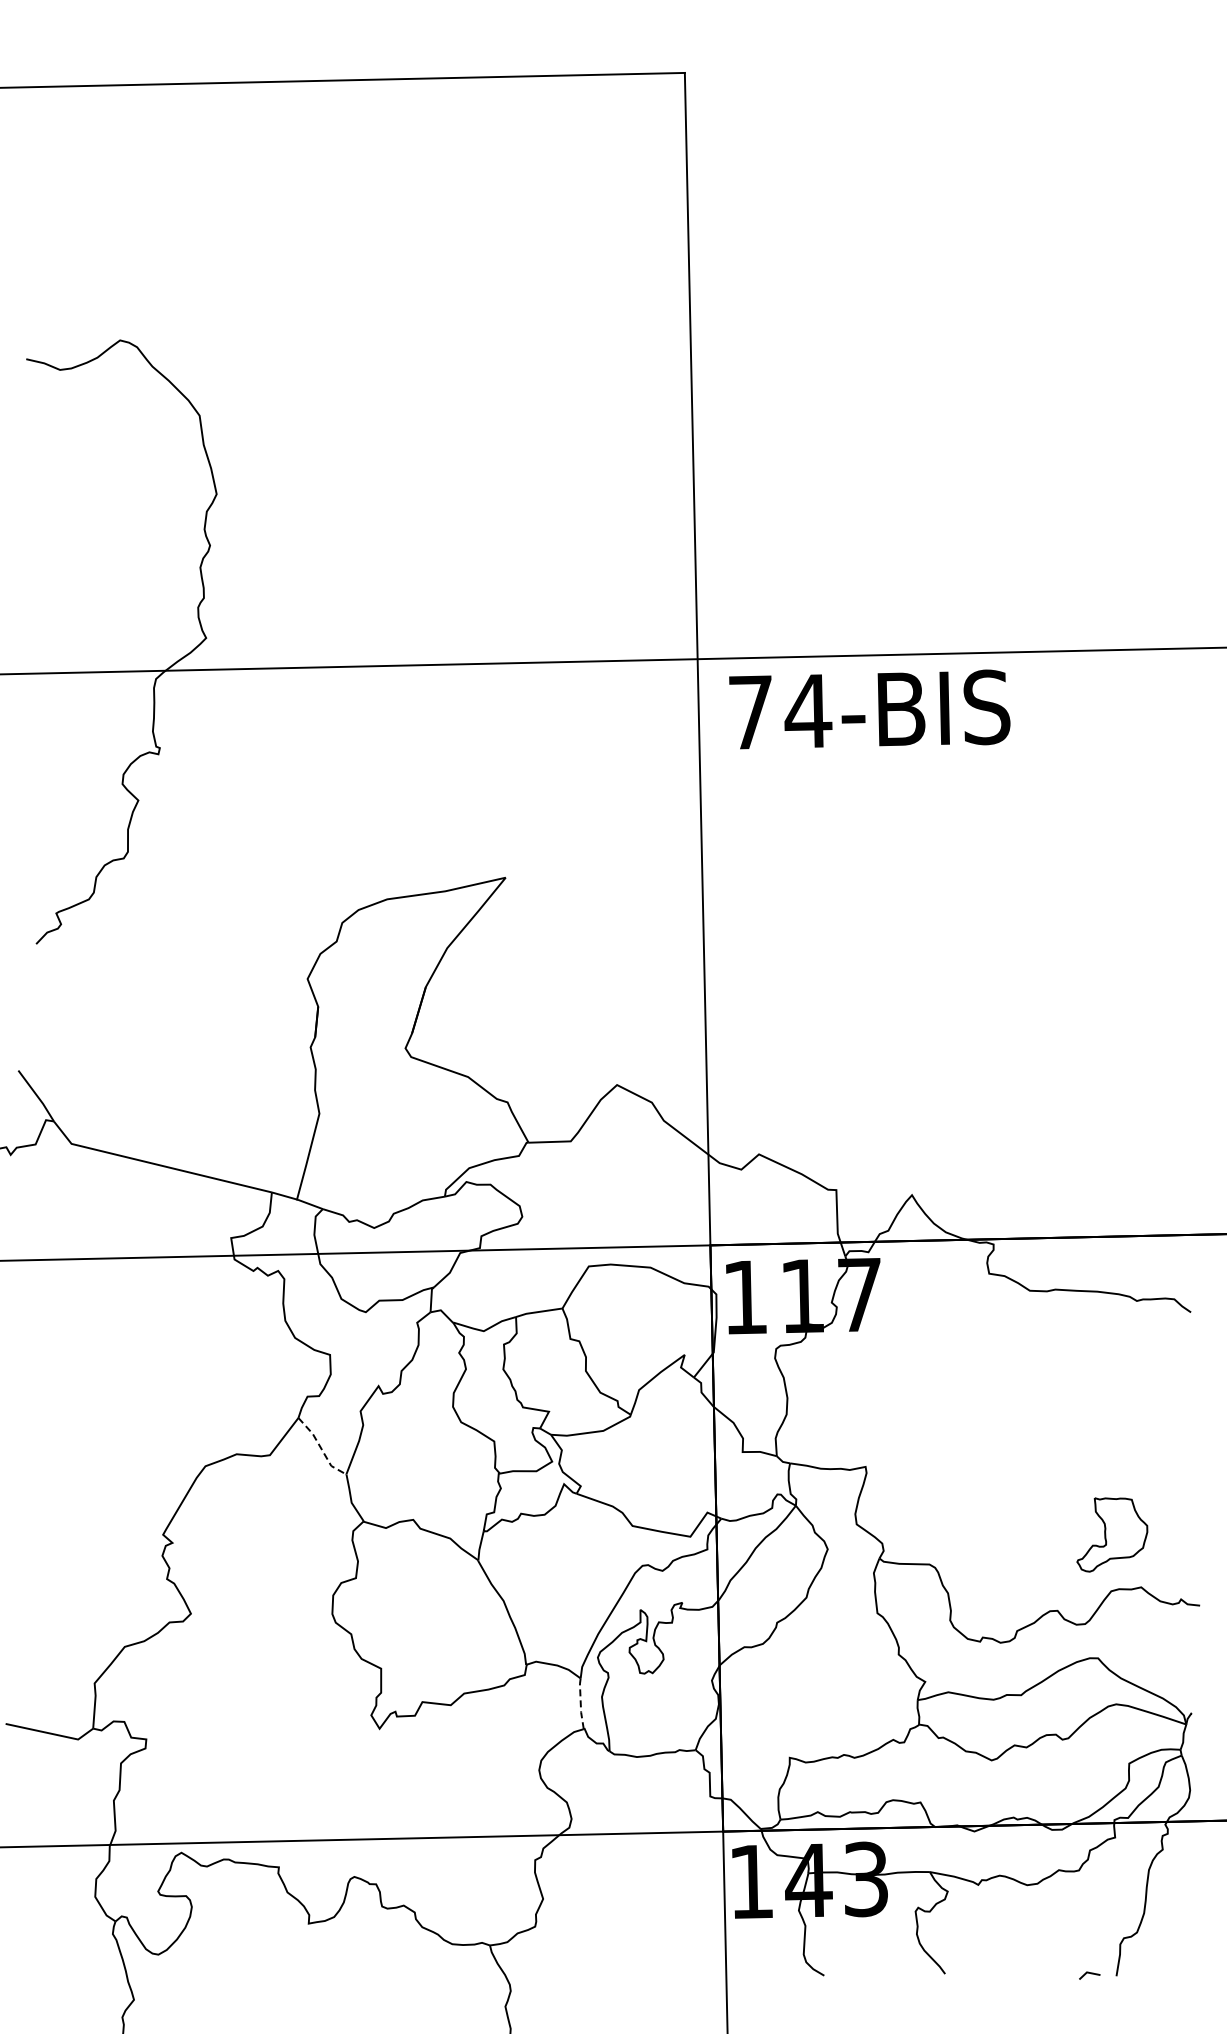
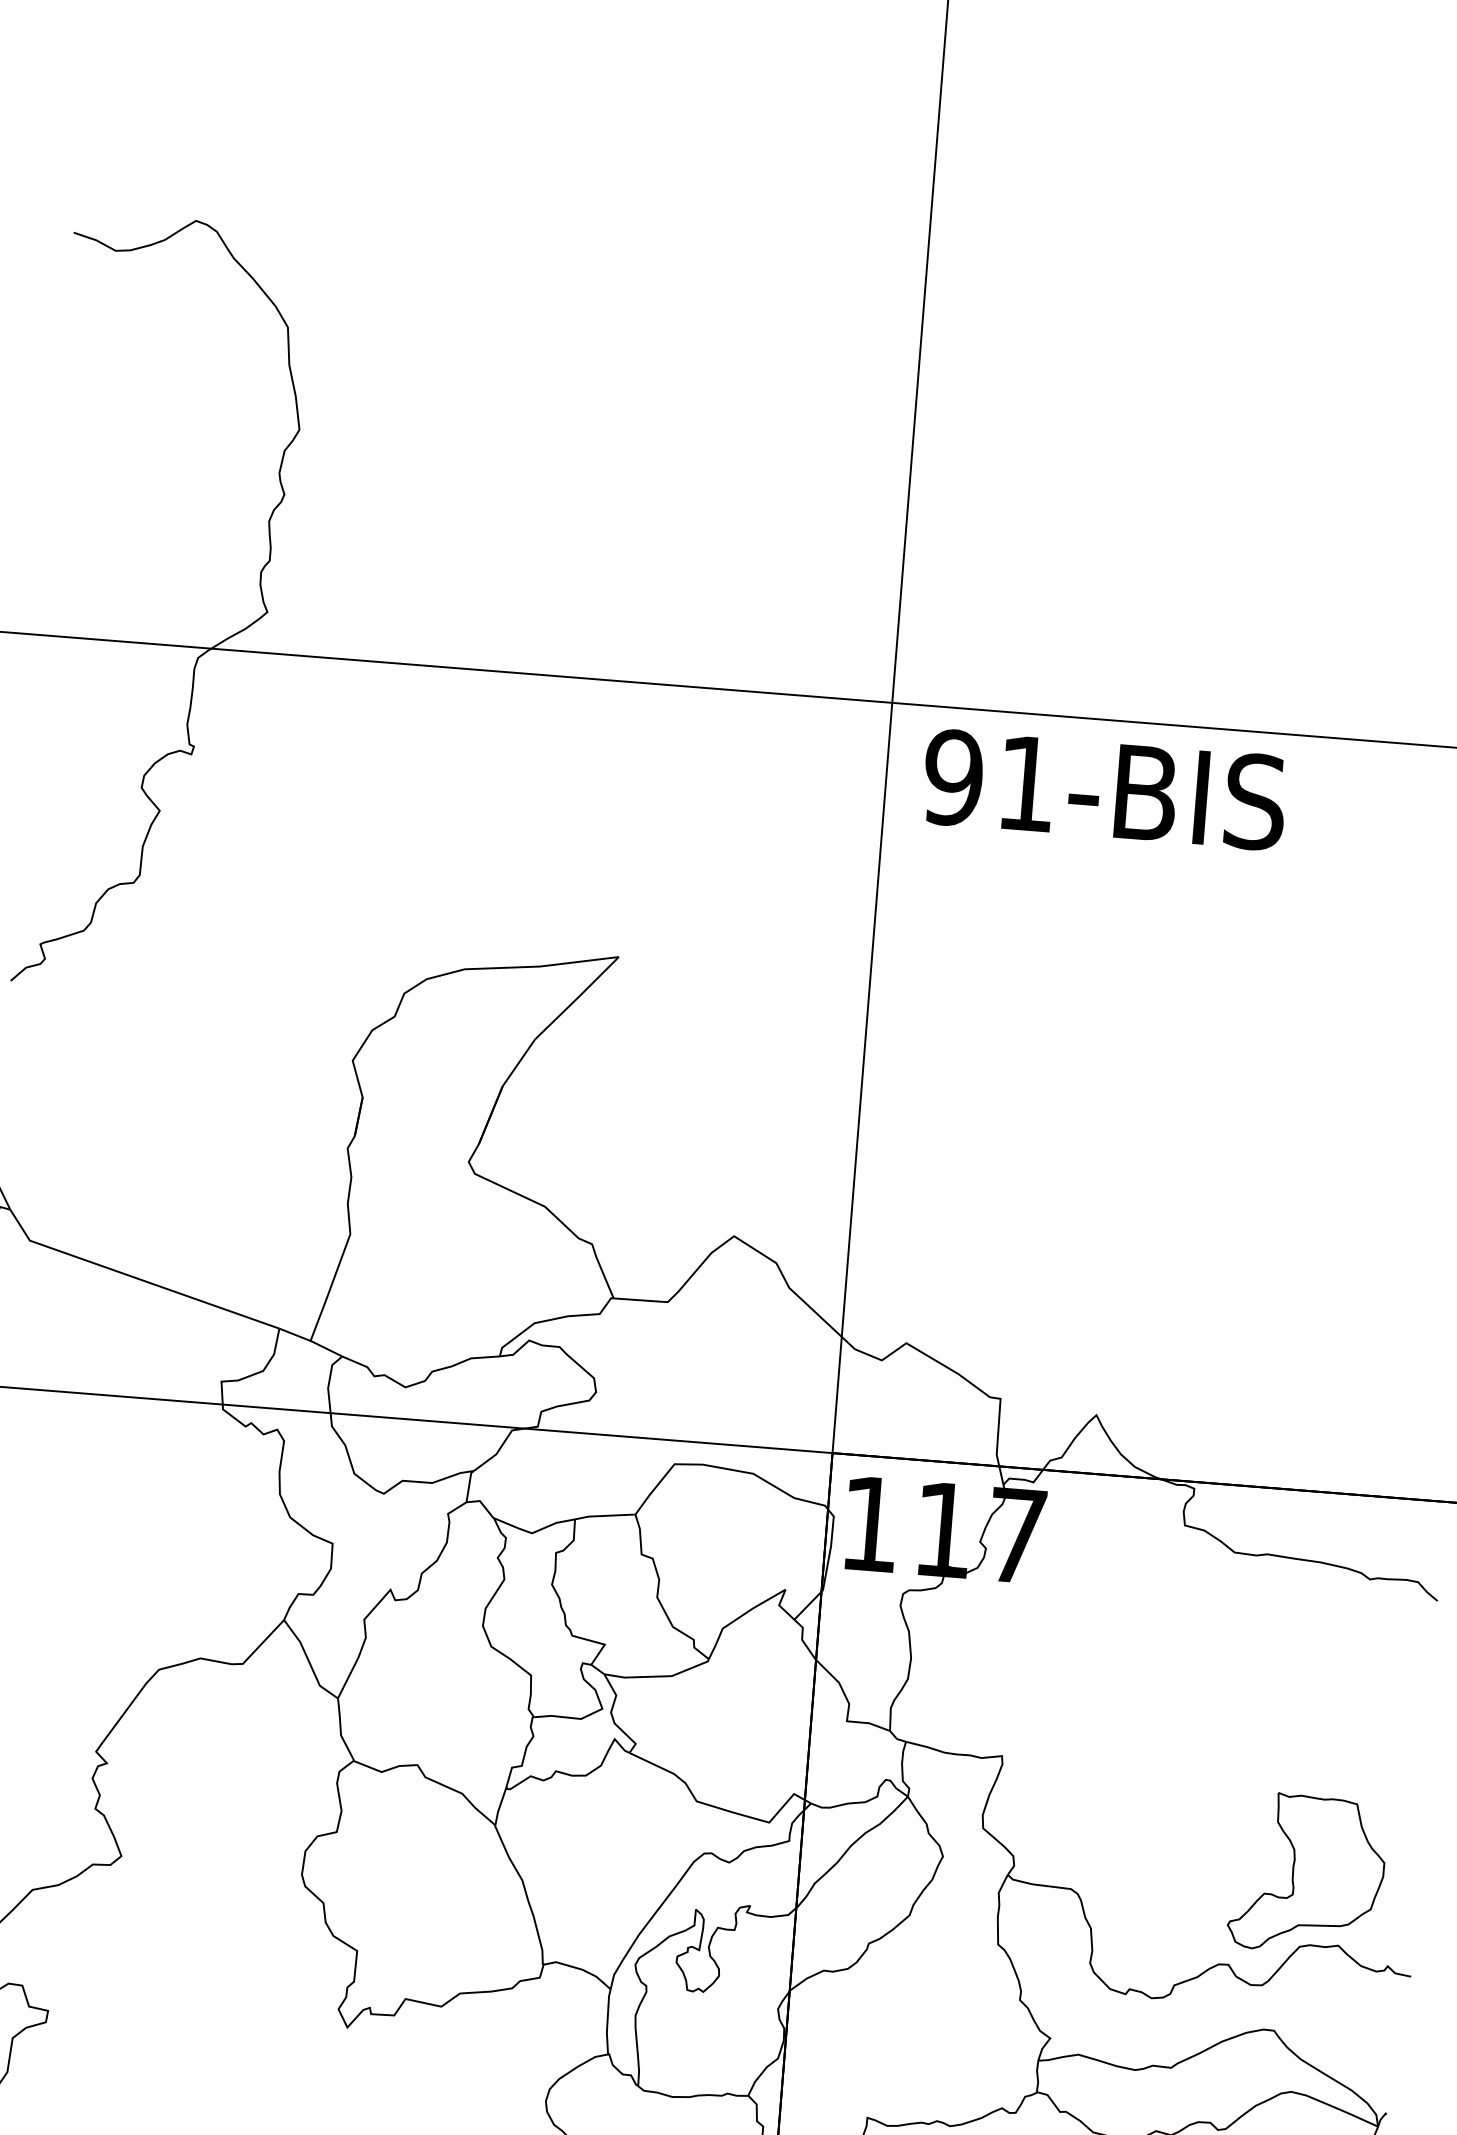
text: (780, 712) -> (991, 781), 74-BIS -> 91-BIS
line: (321, 1448) -> (309, 1662), dashed -> solid
part: (1112, 1534) -> (1308, 1874), size x1.67
line: (580, 1703) -> (607, 2021), dashed -> solid

